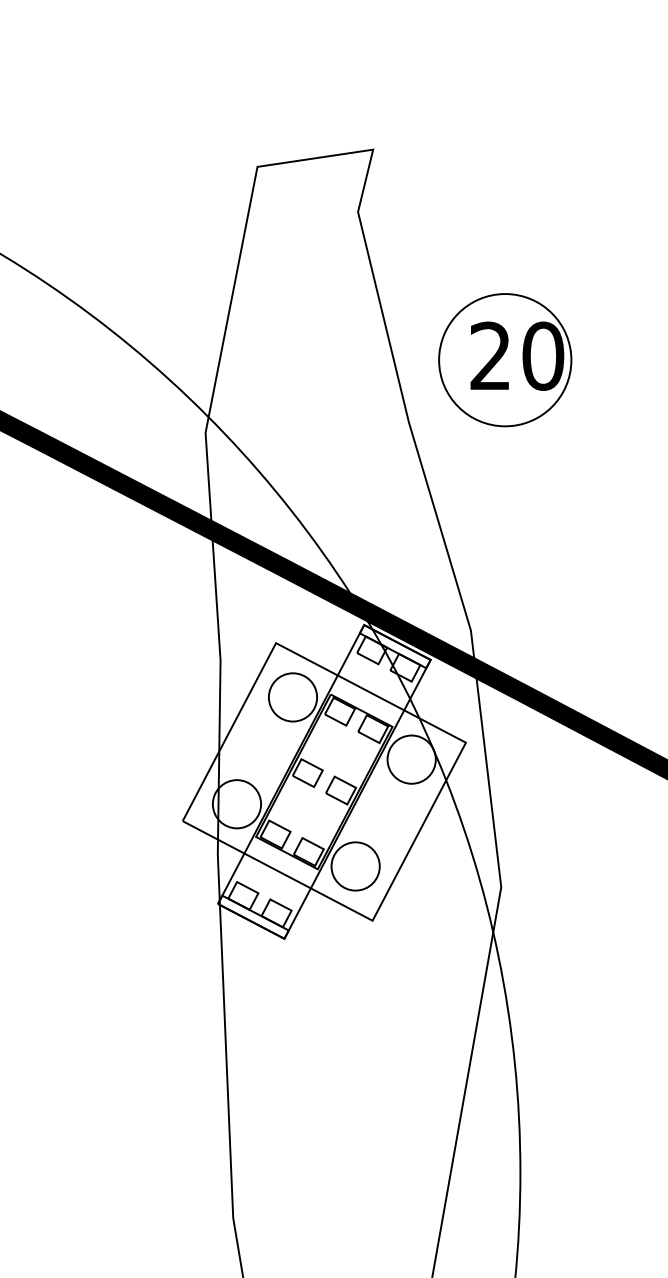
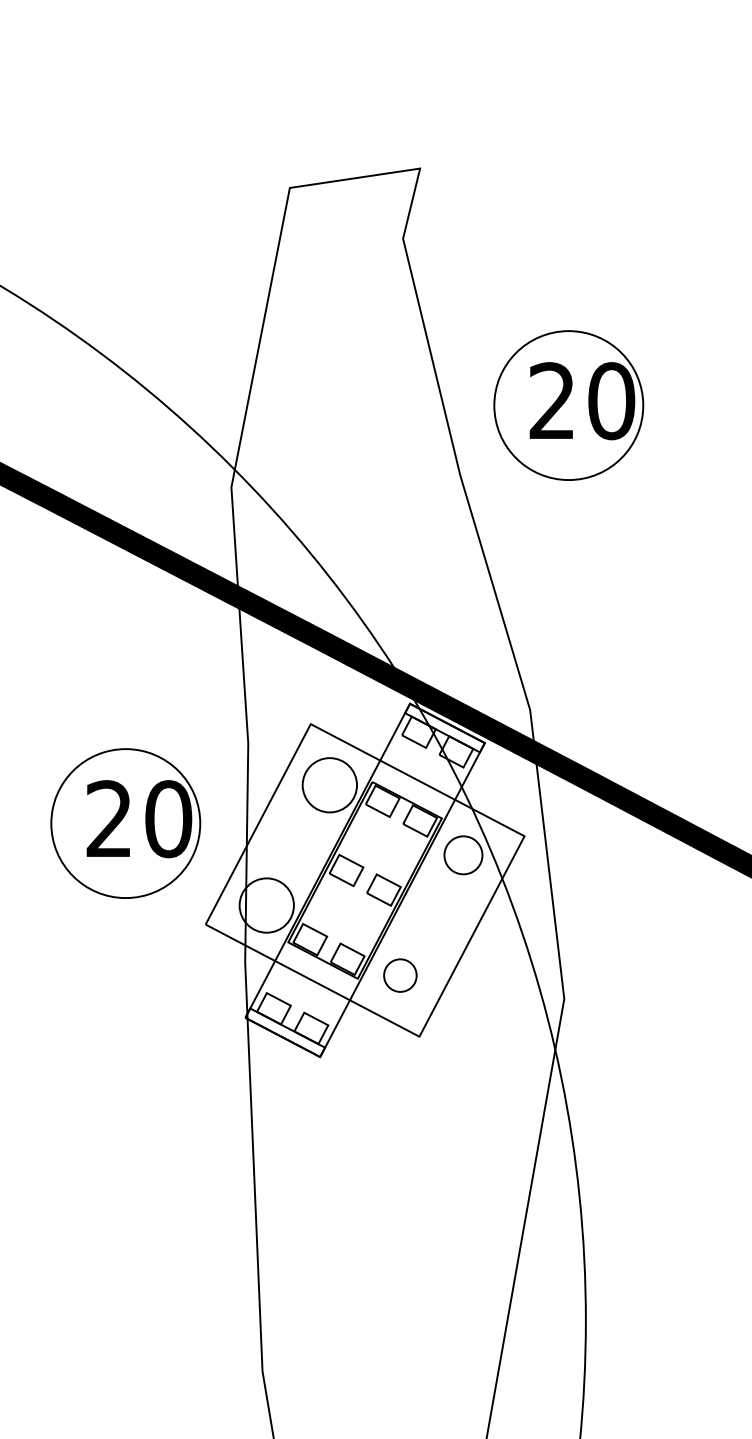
part: (111, 731) -> (125, 823), added
circle: (411, 759) -> (463, 855), size x0.7
circle: (355, 866) -> (400, 975), size x0.6

